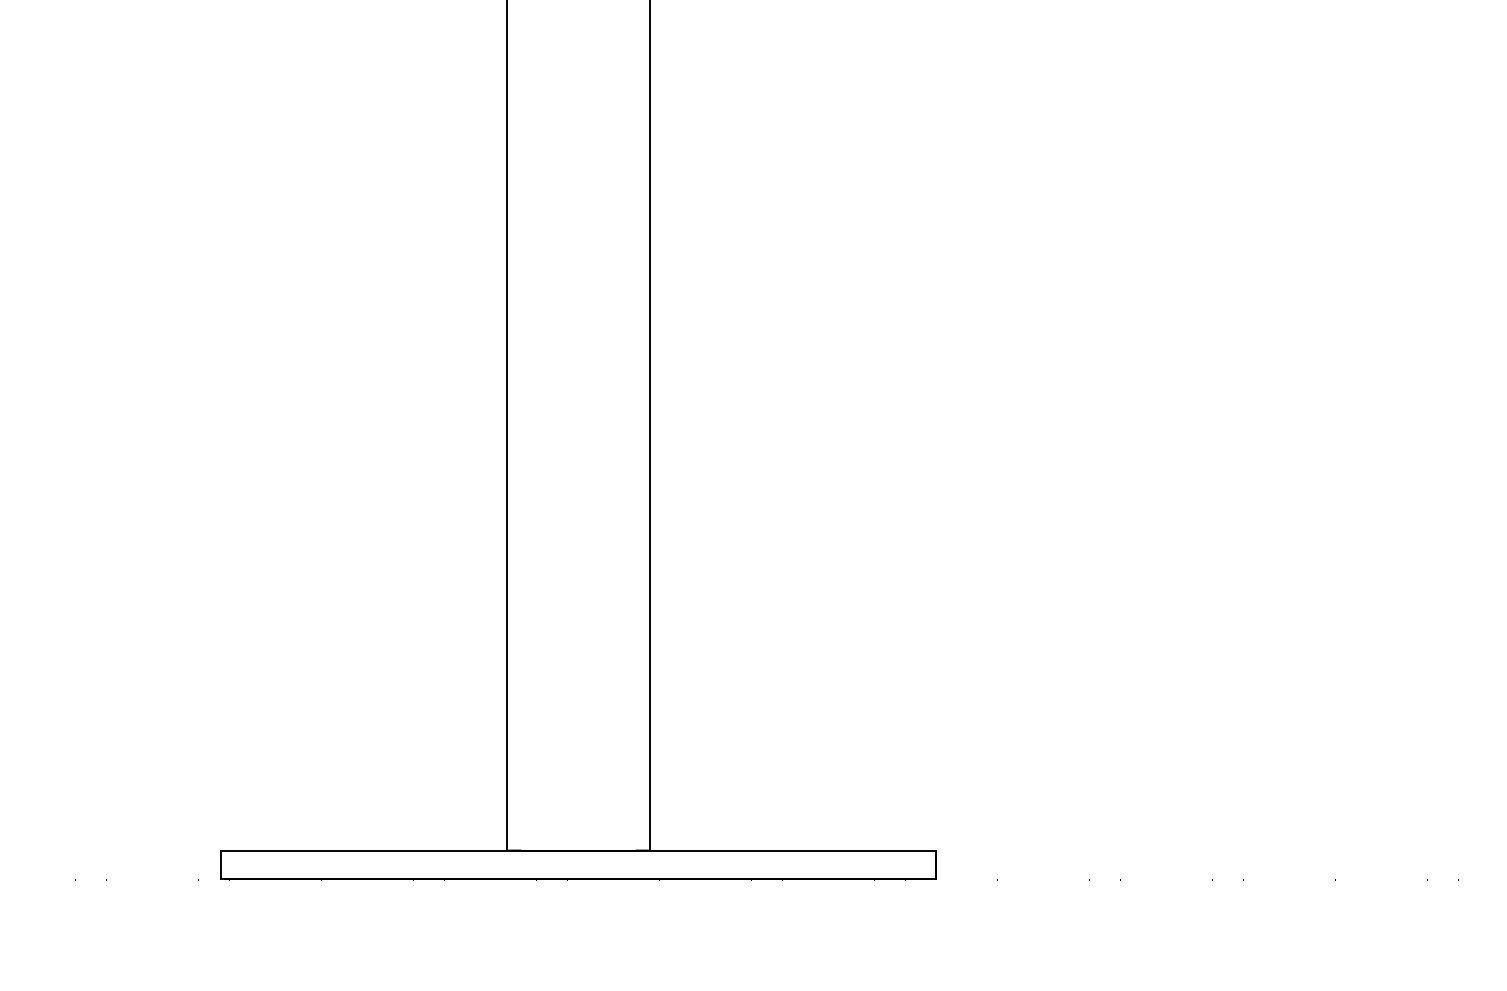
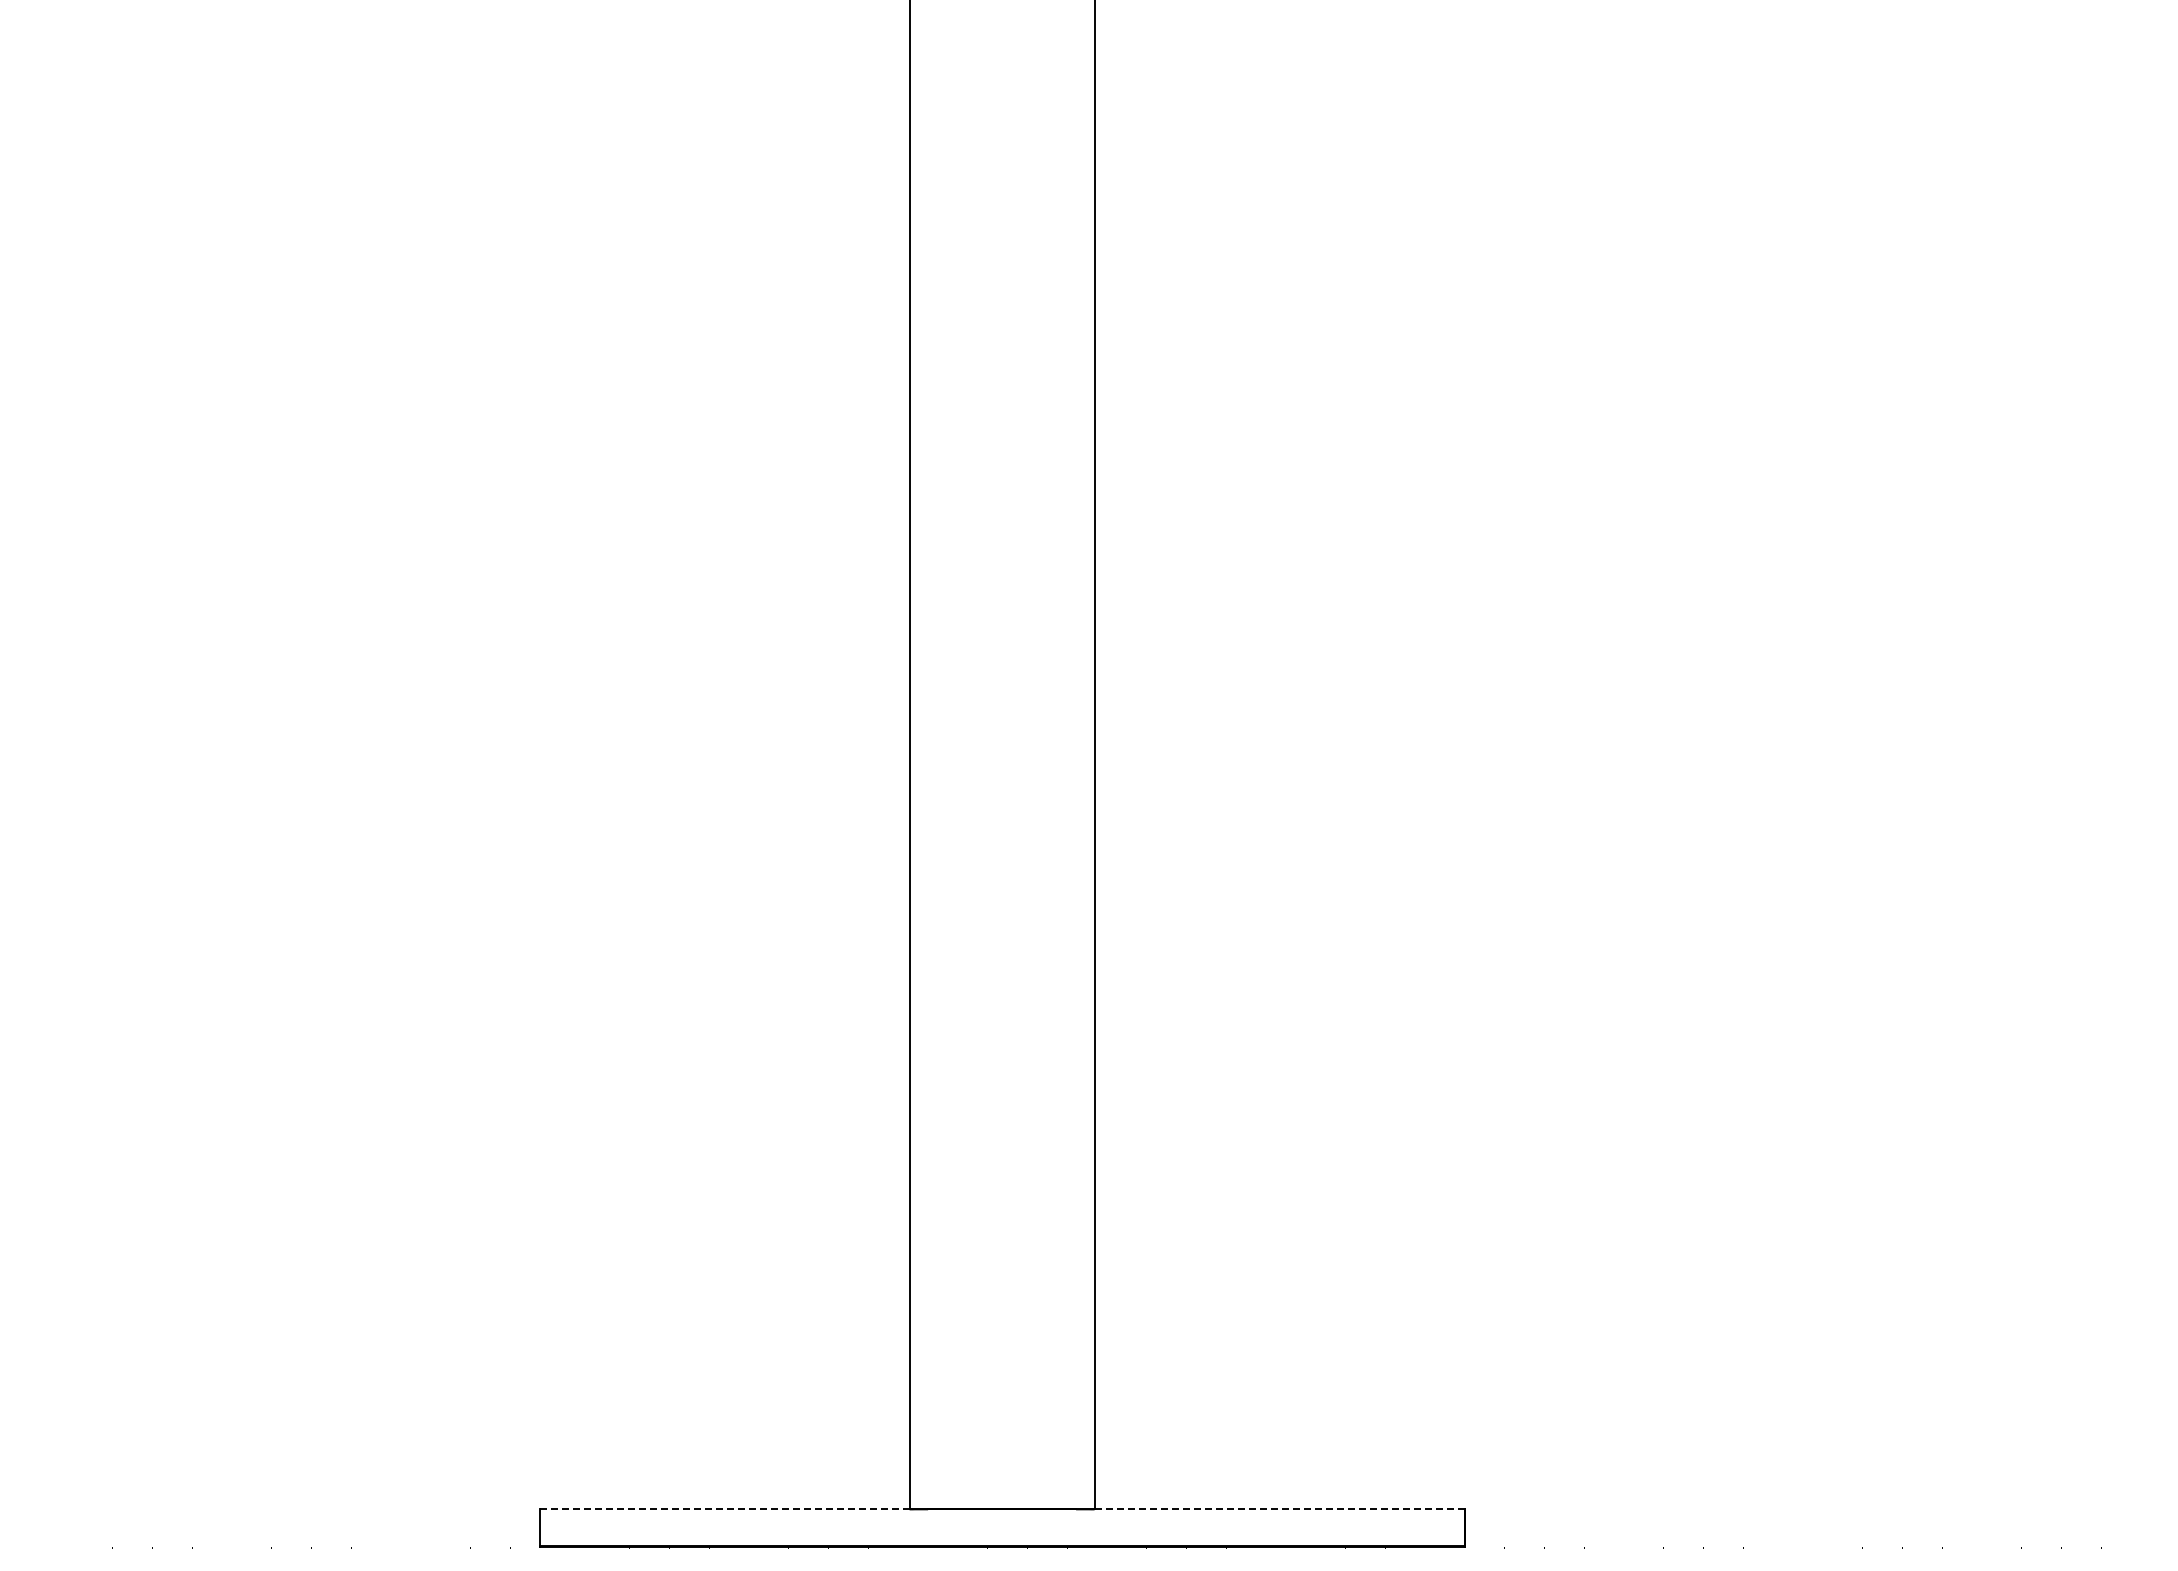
line: (363, 850) -> (724, 1509), solid -> dashed
line: (792, 850) -> (1279, 1509), solid -> dashed

